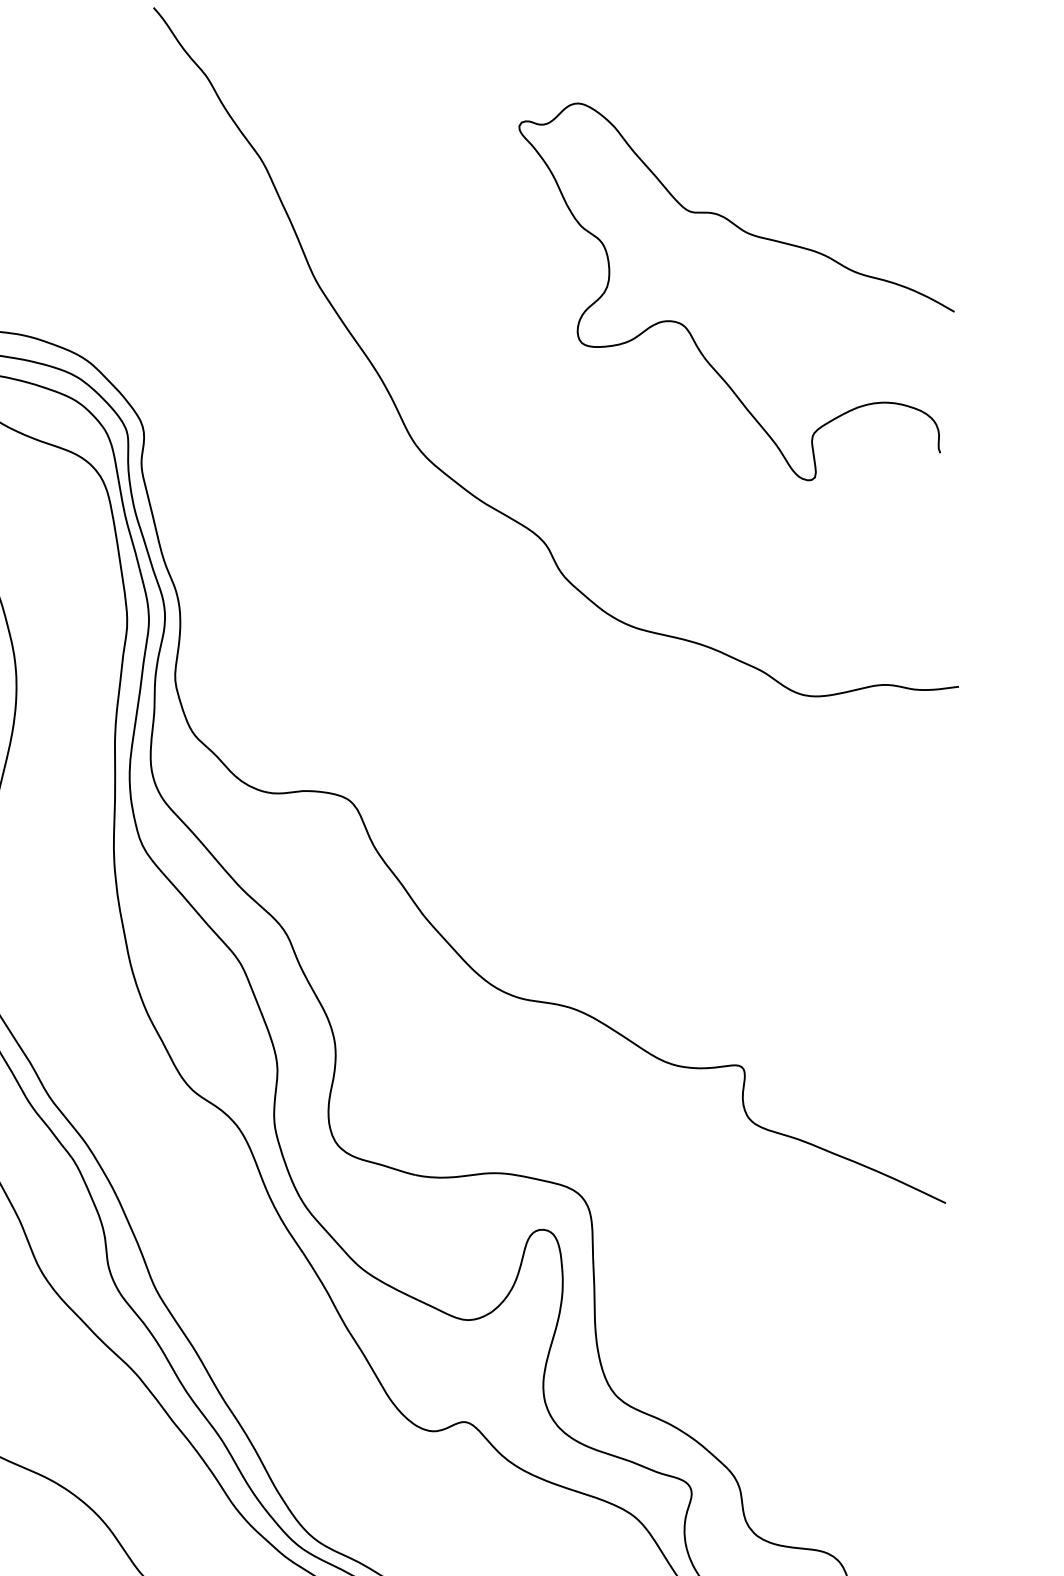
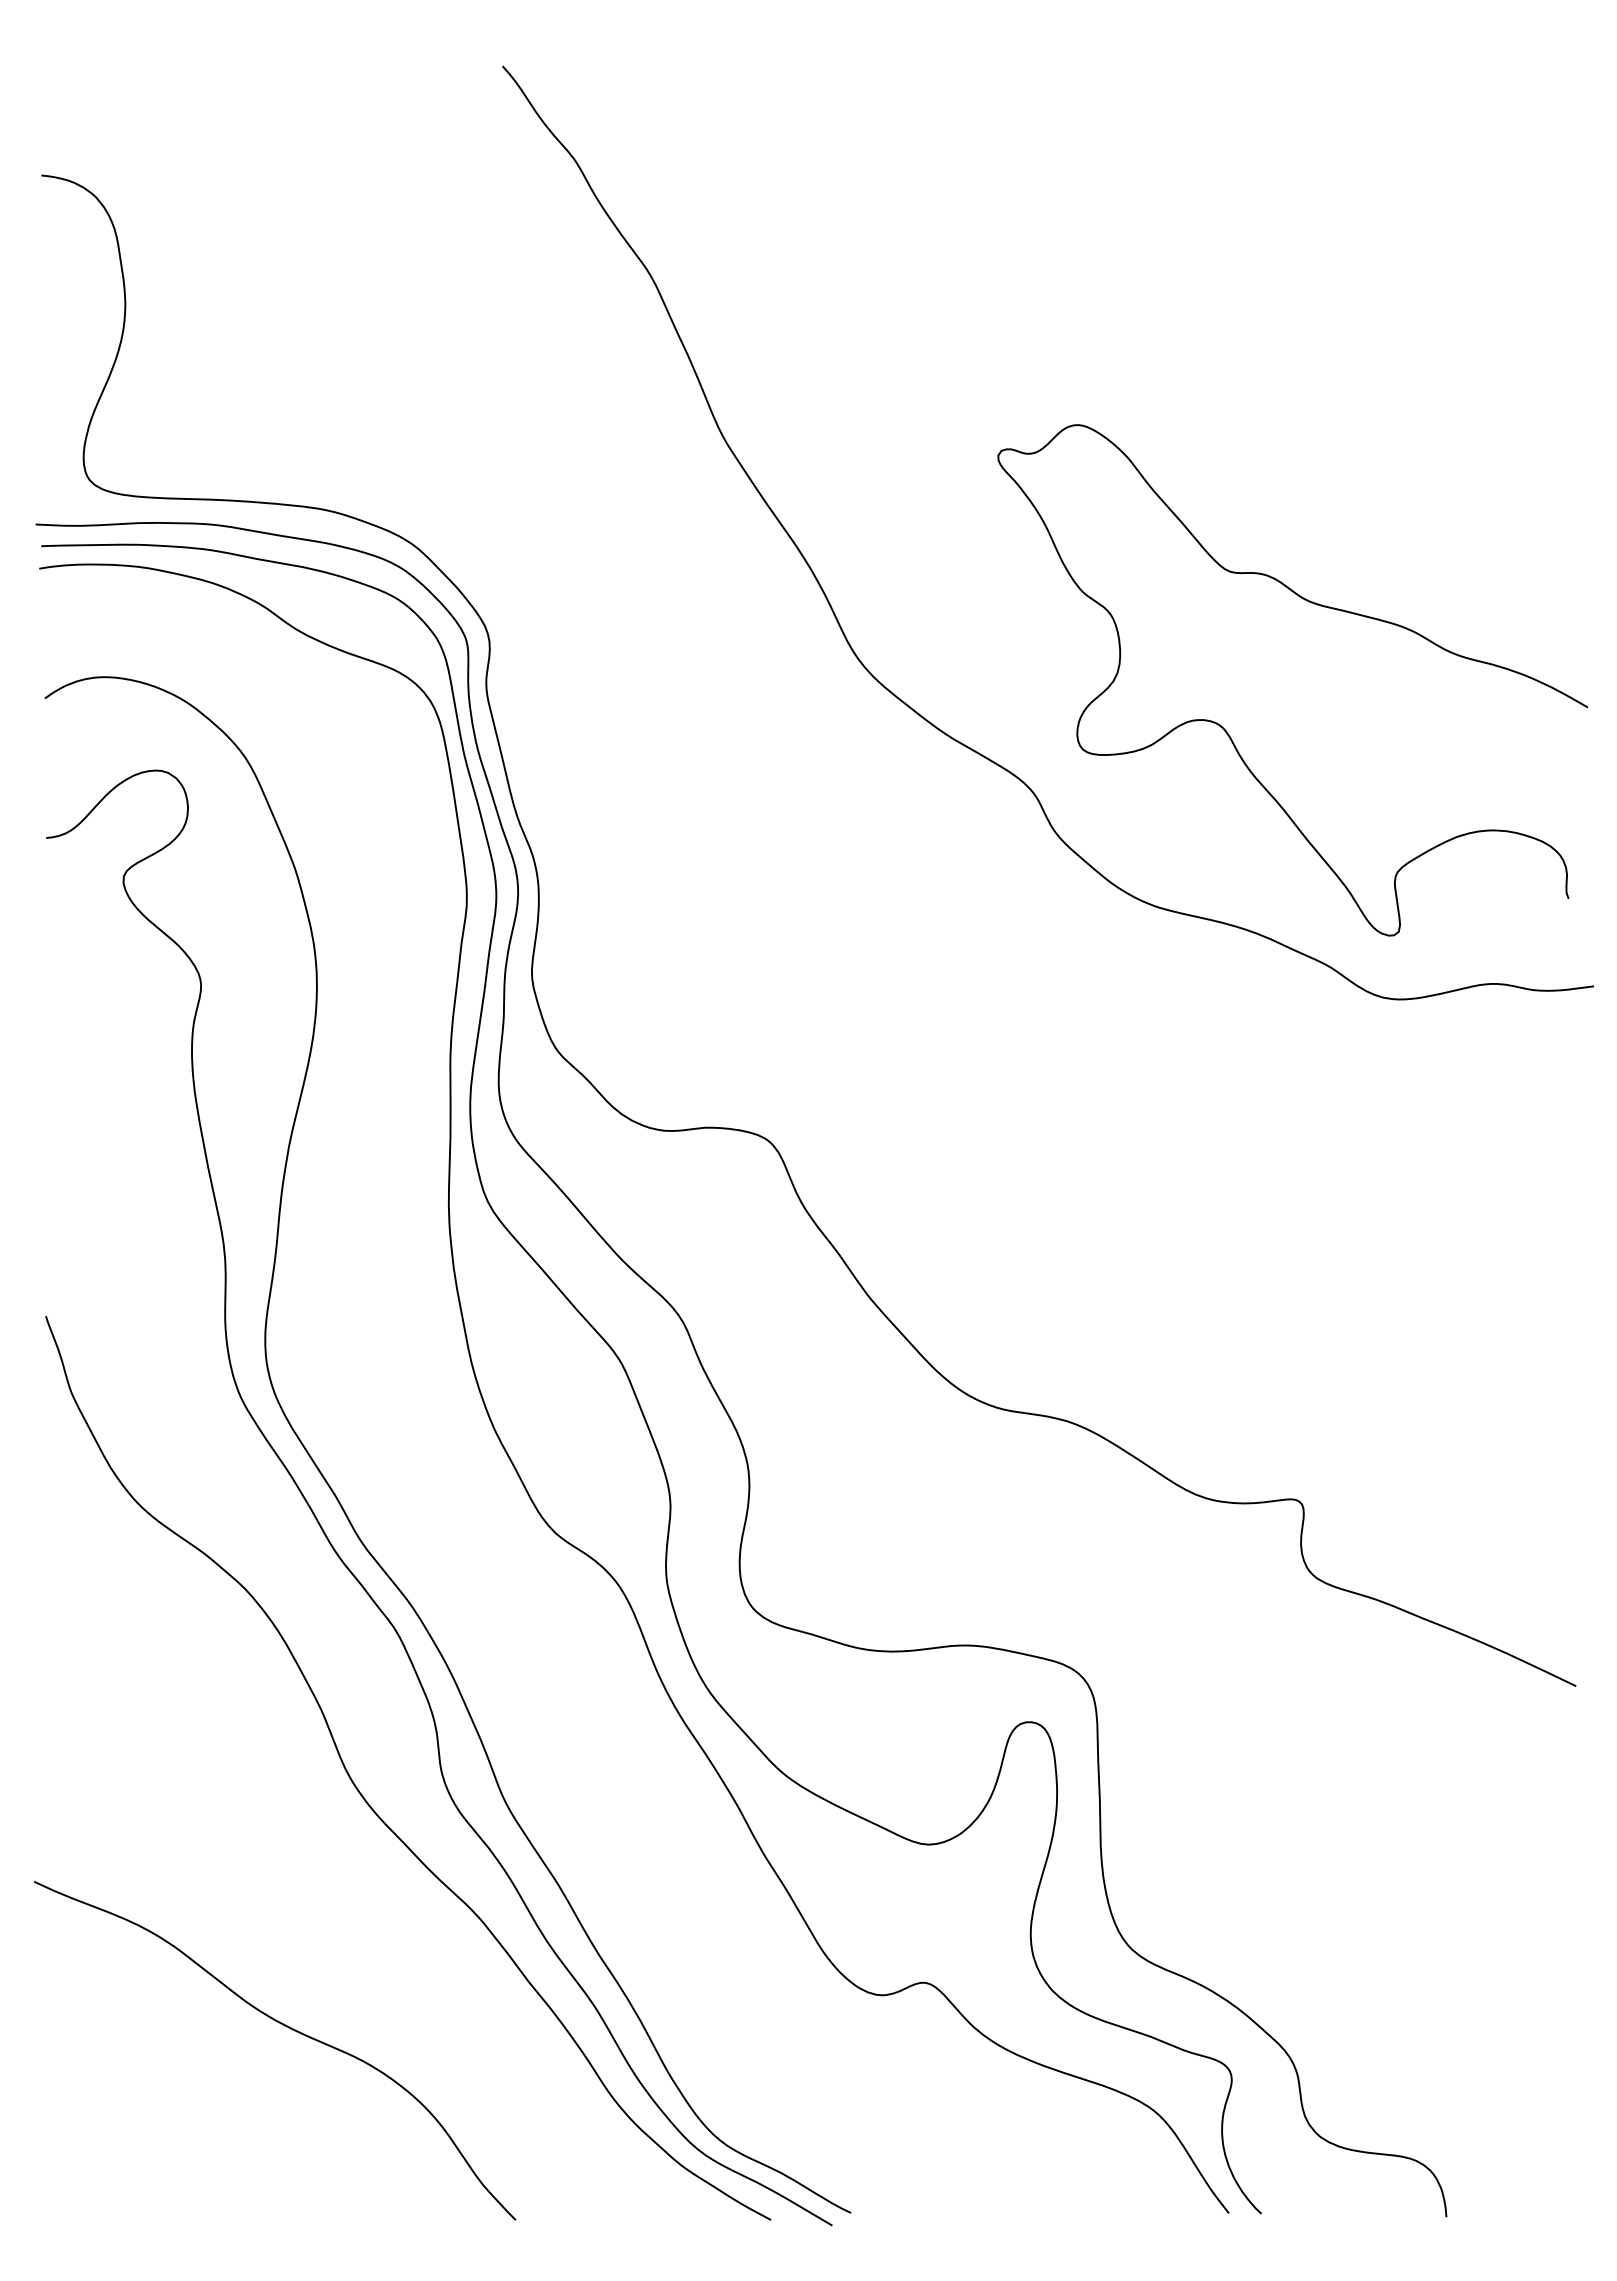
curve: (754, 236) -> (1317, 605), moved

